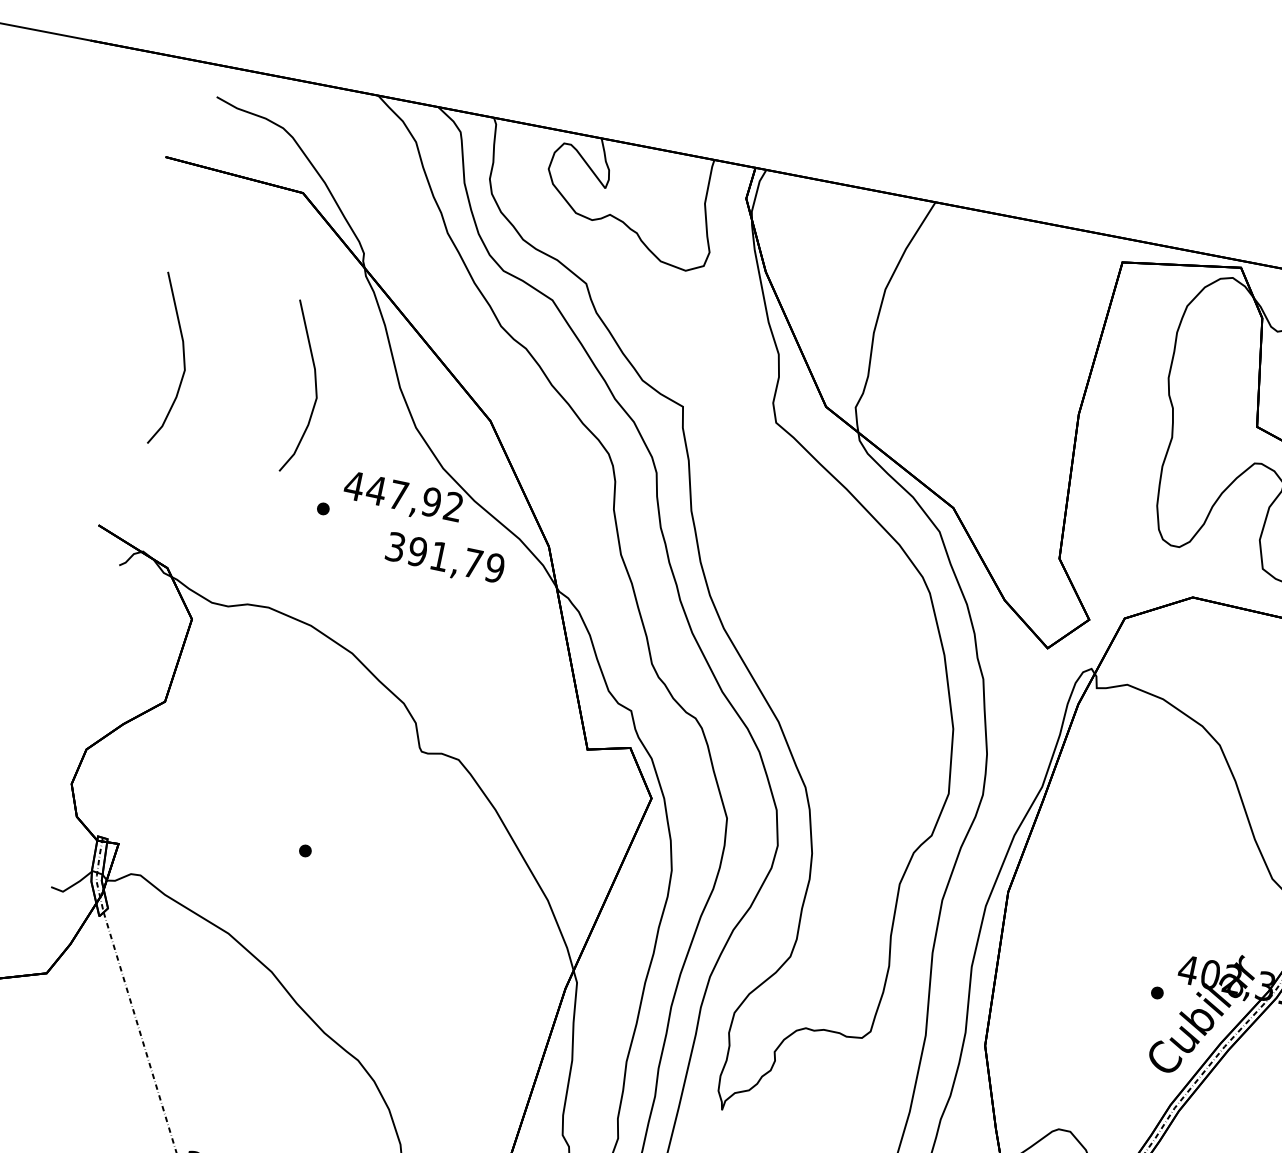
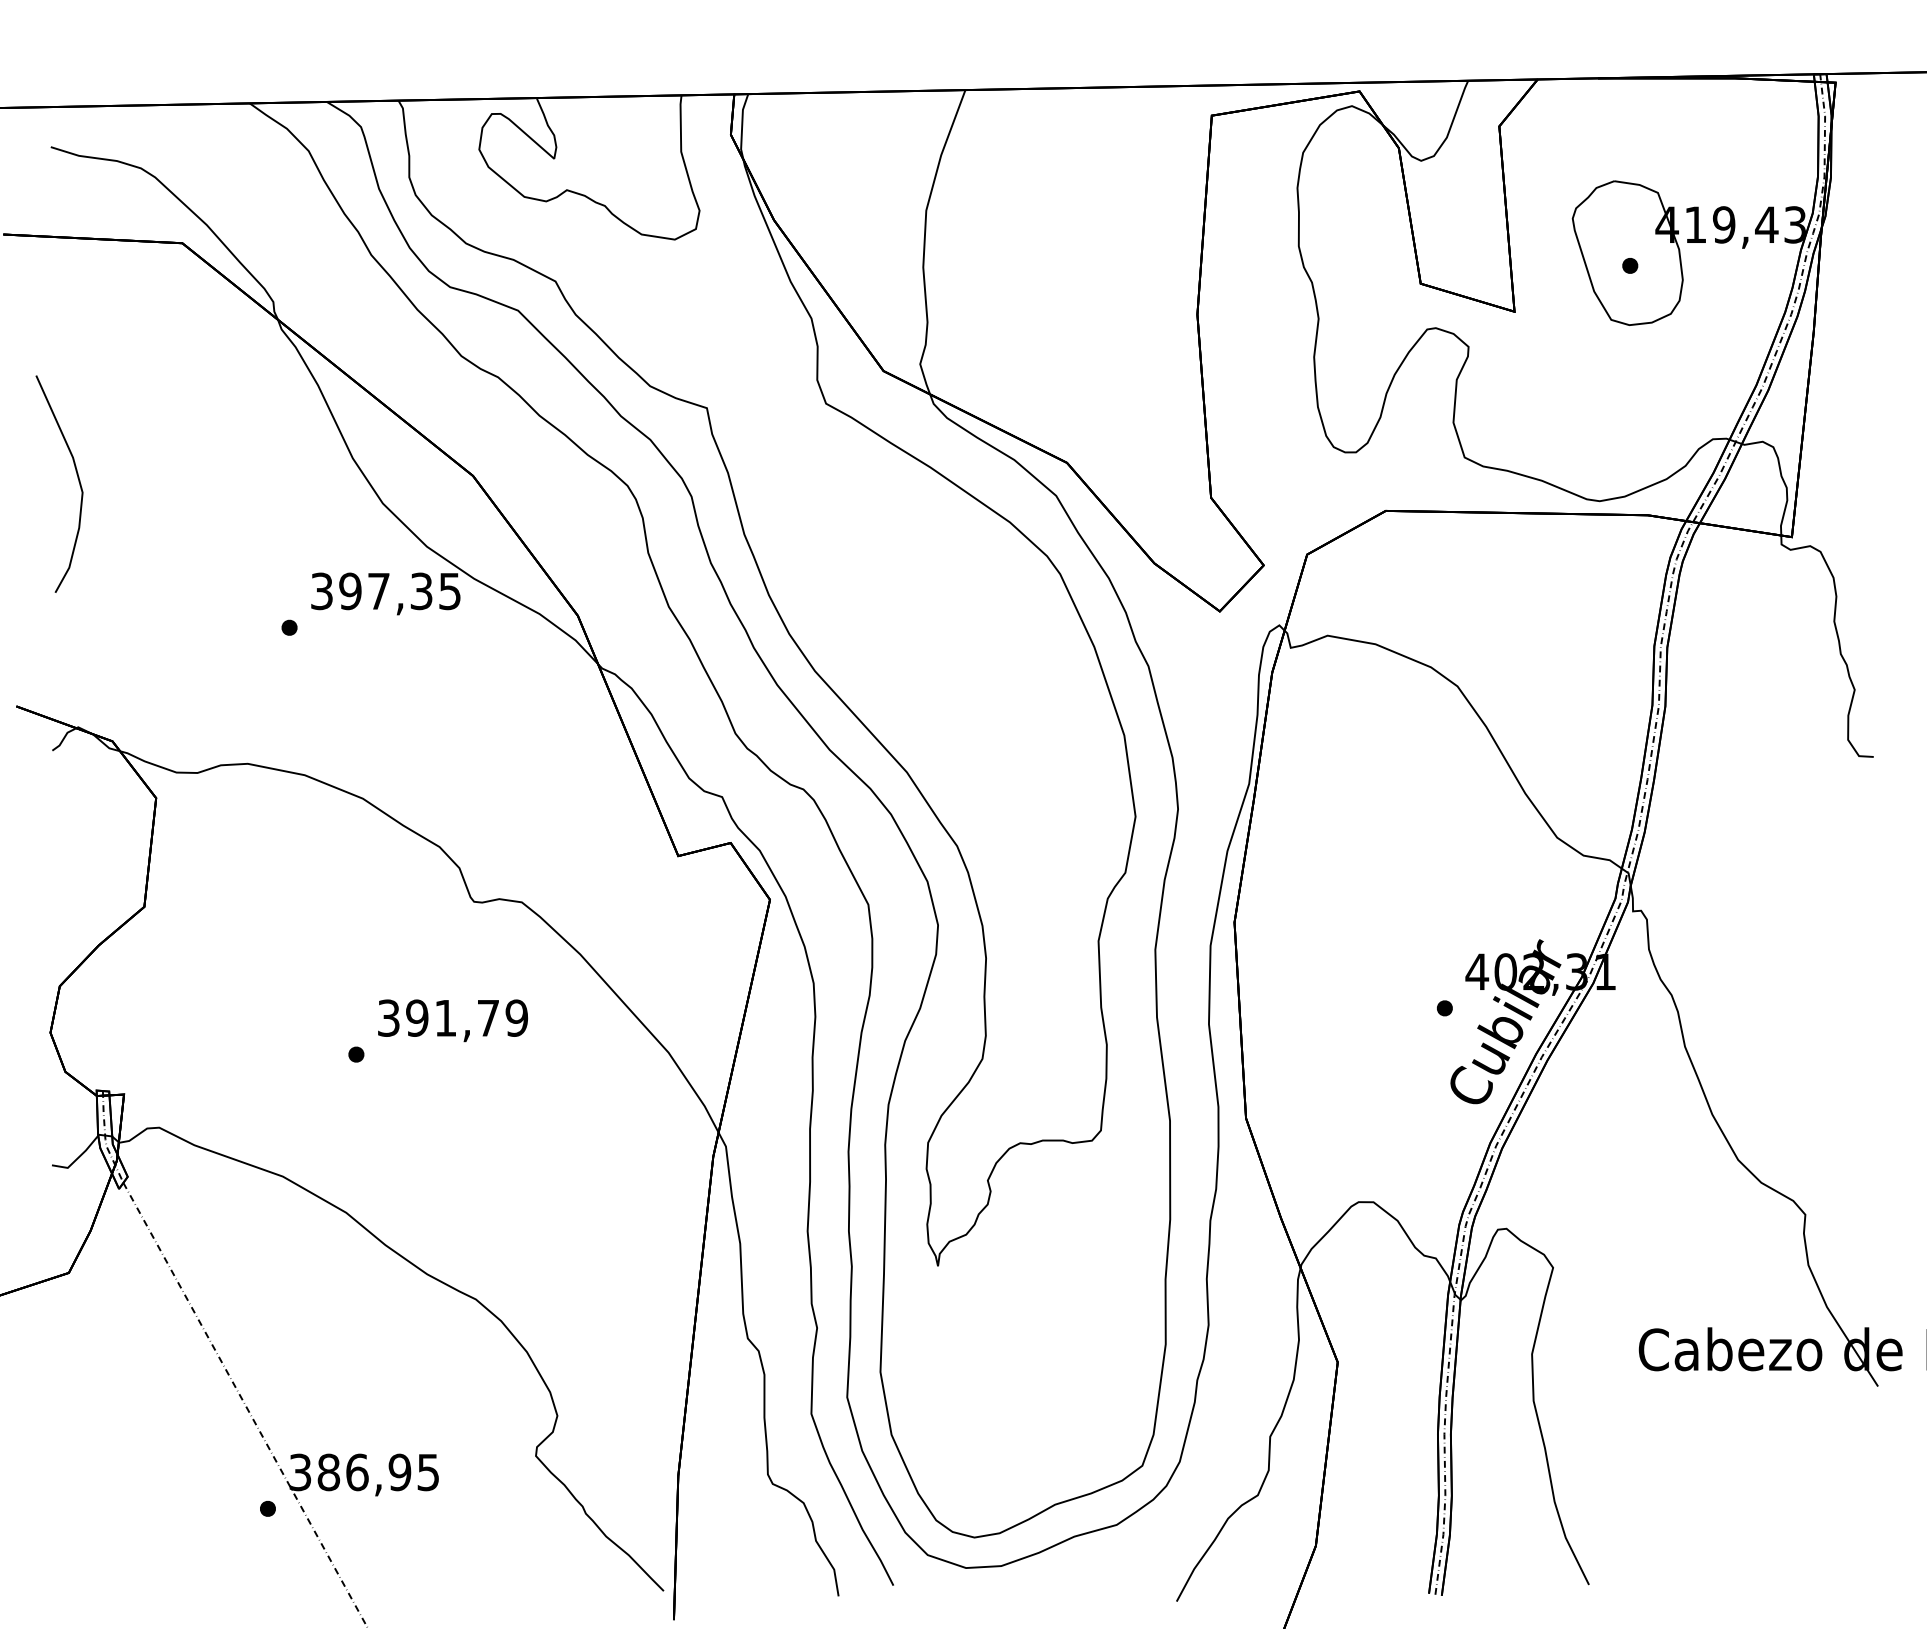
curve: (315, 386) -> (247, 478), removed
text: (403, 496) -> (385, 591), 447,92 -> 397,35
text: (444, 559) -> (452, 1020), moved

